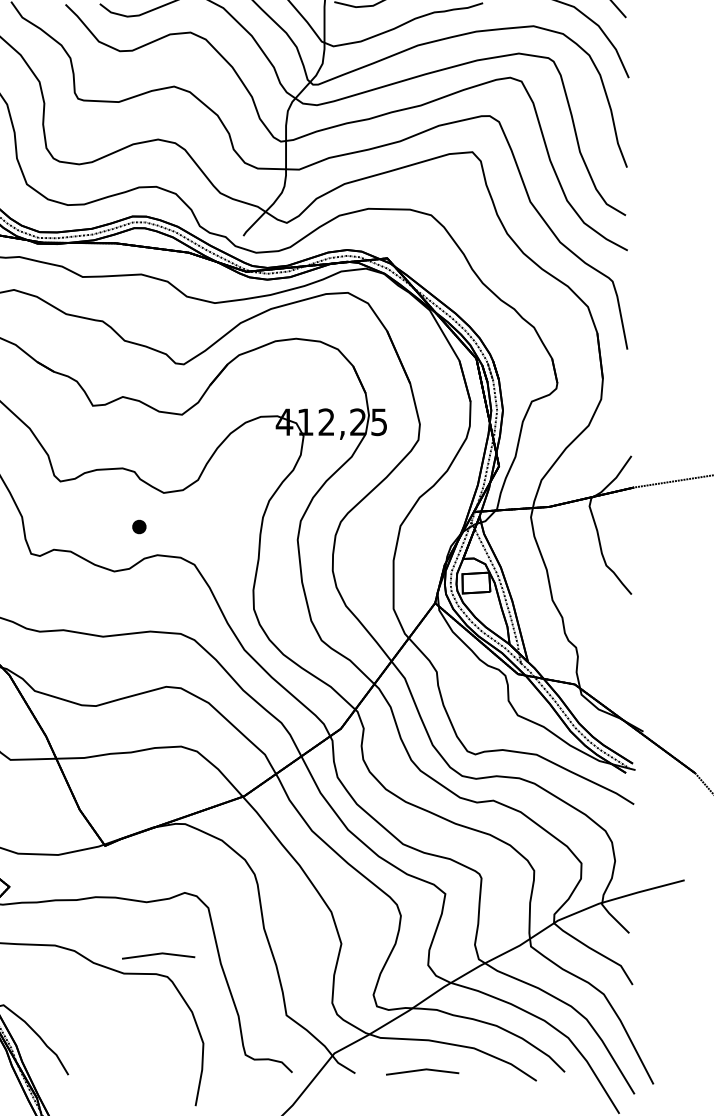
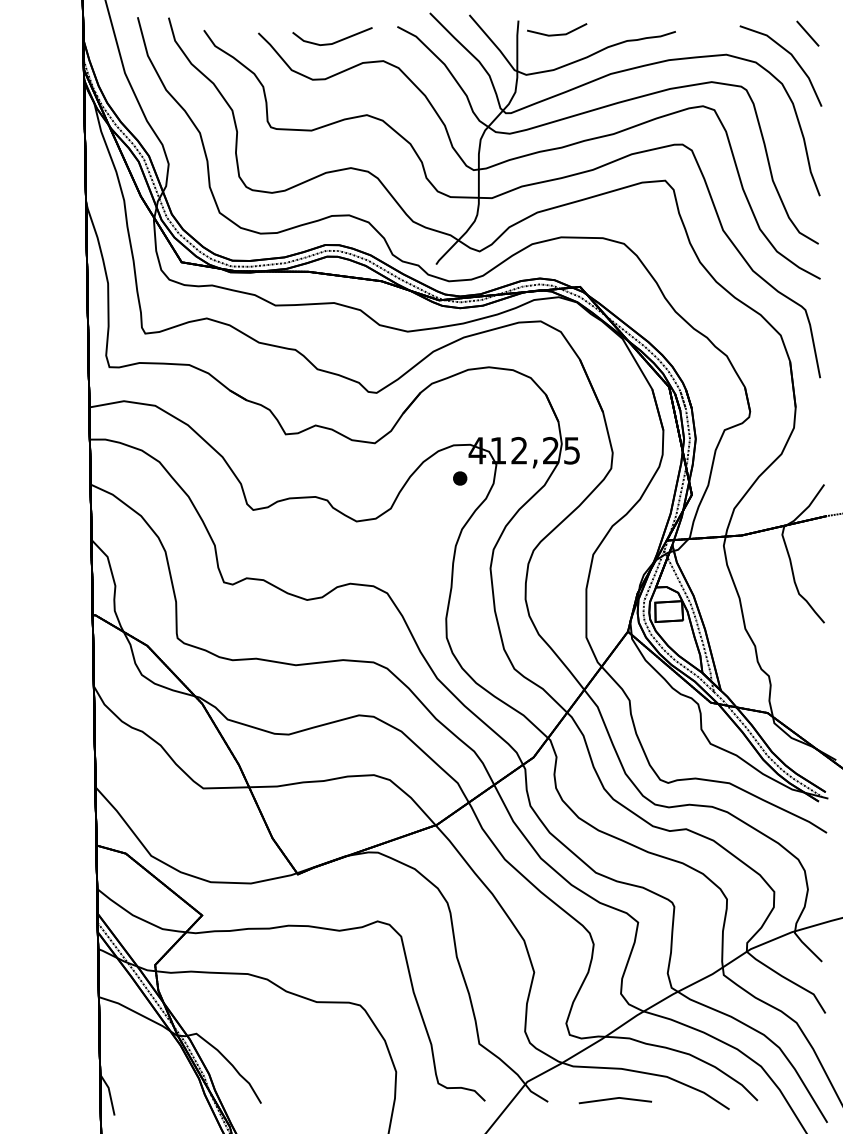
part: (139, 526) -> (460, 478), moved
line: (158, 954) -> (351, 983), removed

